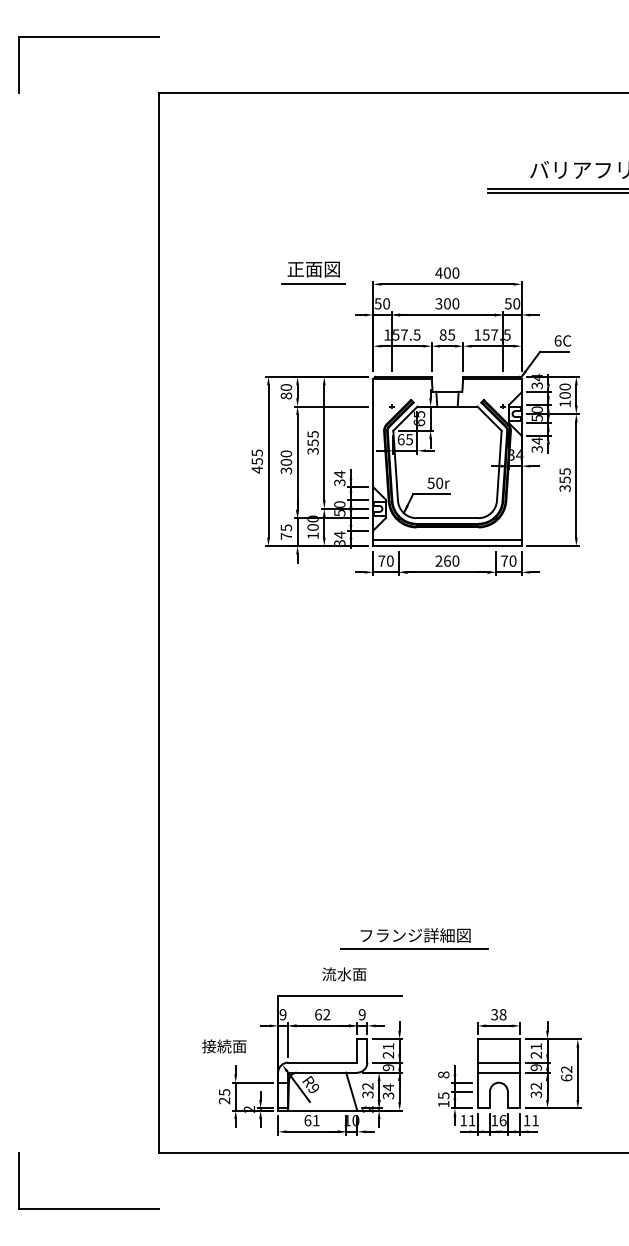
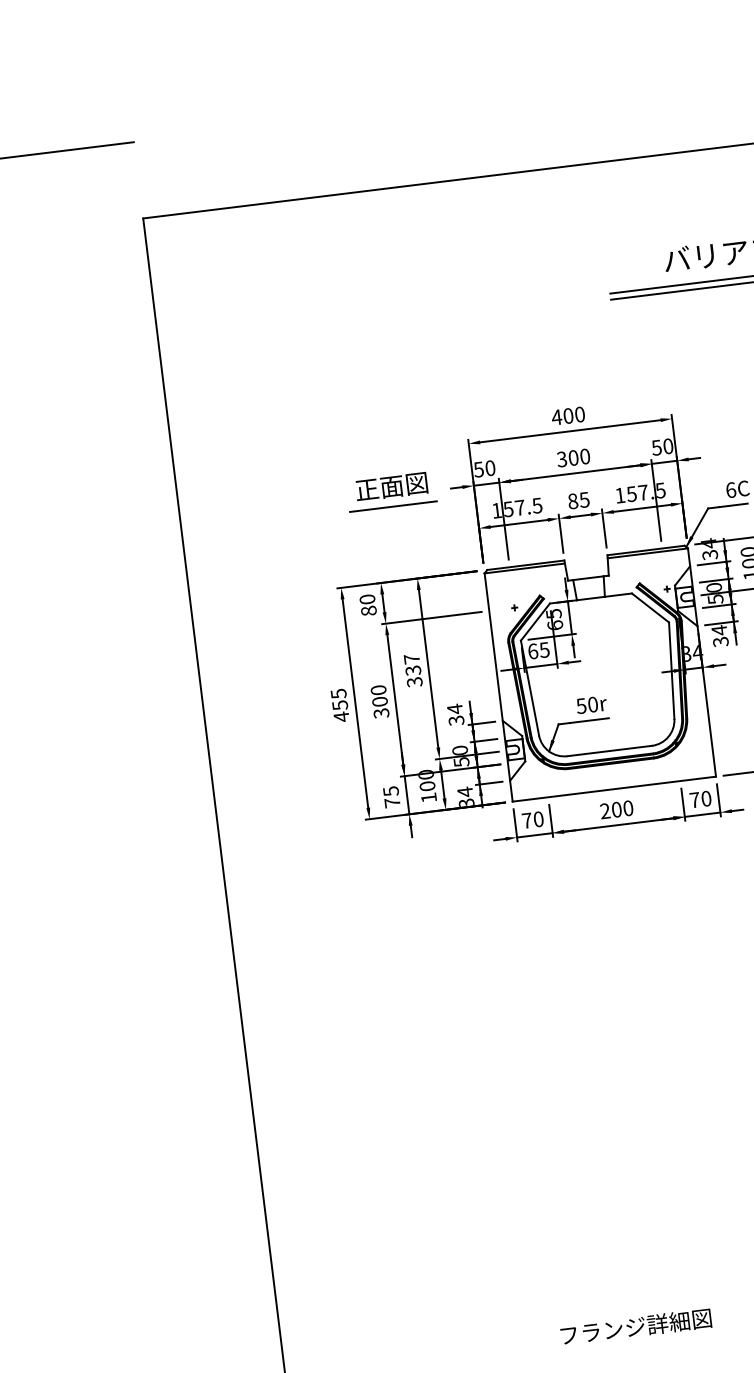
part: (313, 272) -> (391, 490), moved
text: (312, 438) -> (411, 664), 355 -> 337
line: (447, 540) -> (613, 781), removed
text: (447, 560) -> (616, 808), 260 -> 200
line: (414, 948) -> (636, 1344), removed

